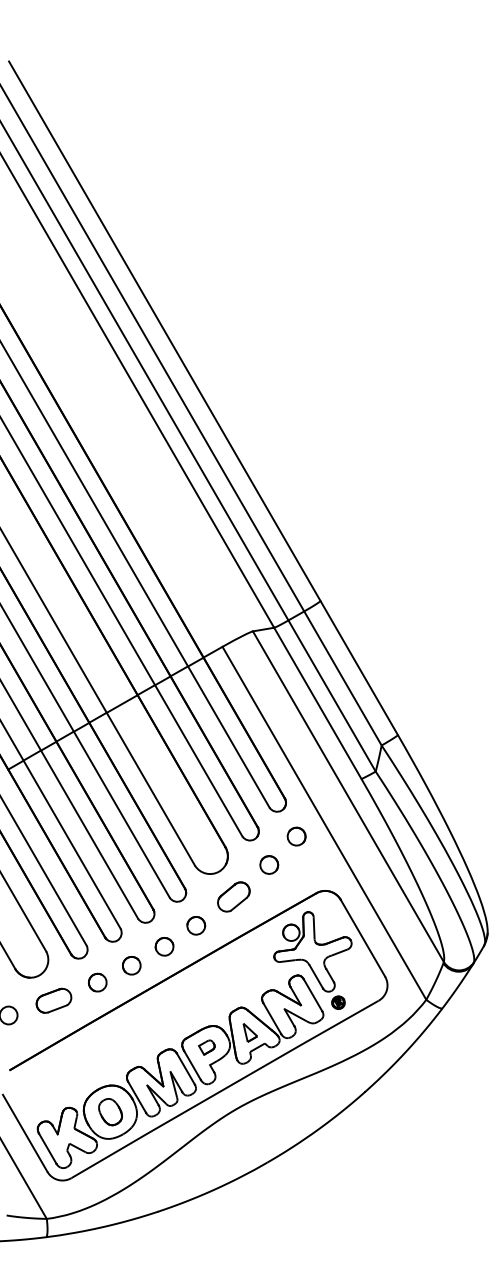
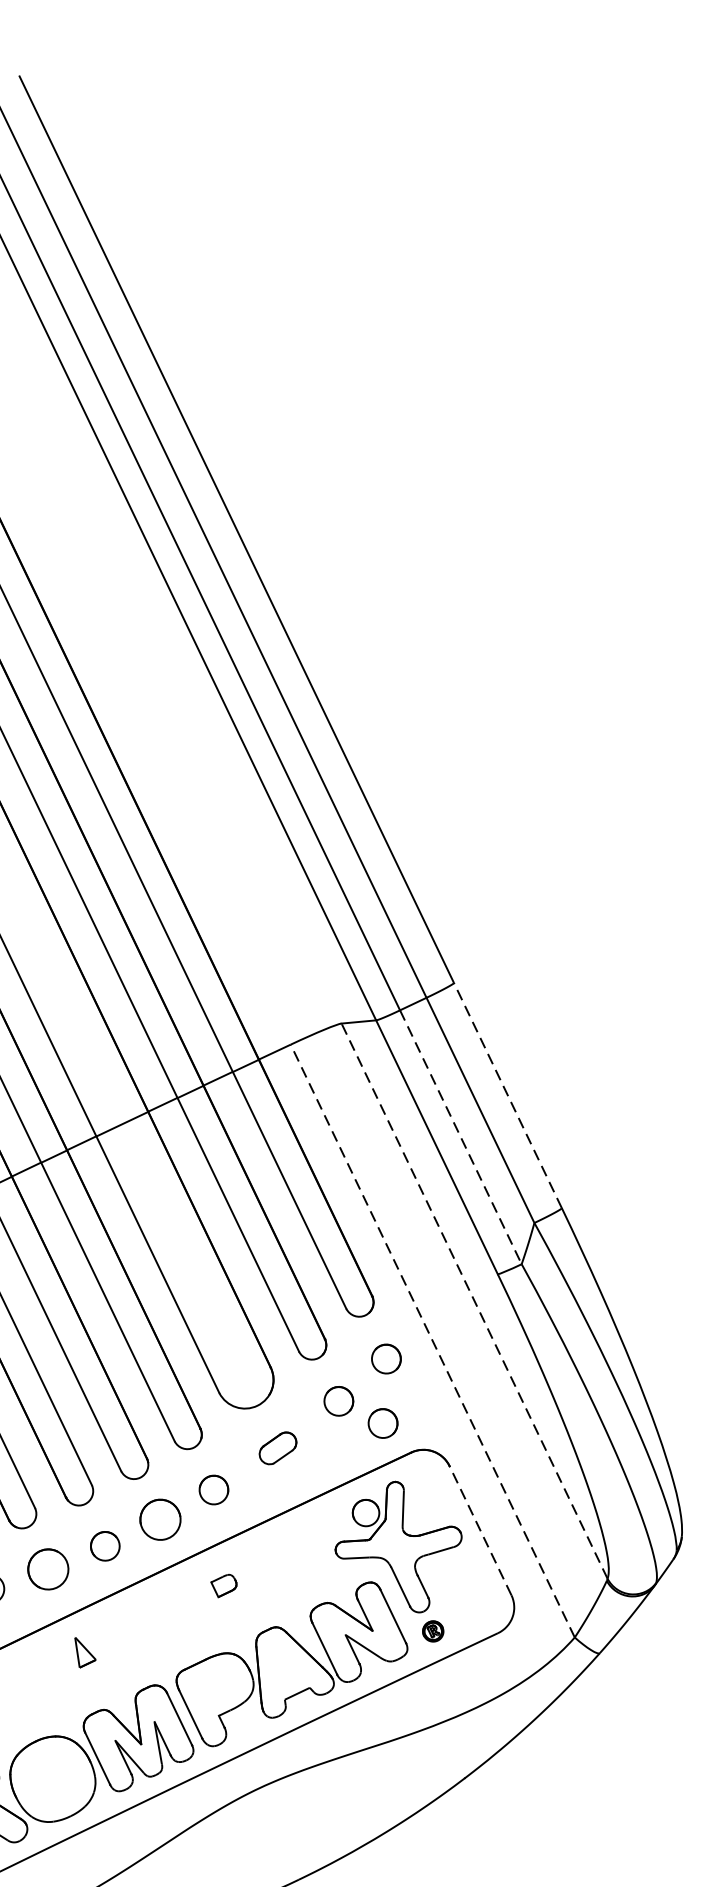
line: (358, 667) -> (506, 1094), solid -> dashed
line: (332, 696) -> (461, 1138), solid -> dashed
line: (348, 796) -> (474, 1300), solid -> dashed
line: (324, 823) -> (432, 1341), solid -> dashed
part: (297, 876) -> (382, 1423), added
part: (233, 896) -> (277, 1447), size x0.7
line: (362, 937) -> (479, 1529), solid -> dashed
part: (164, 946) -> (160, 1519), size x1.4
part: (97, 982) -> (48, 1569), size x1.4
part: (249, 1032) -> (83, 1652), moved
part: (206, 1047) -> (223, 1585), moved
part: (110, 1112) -> (52, 1779), removed

